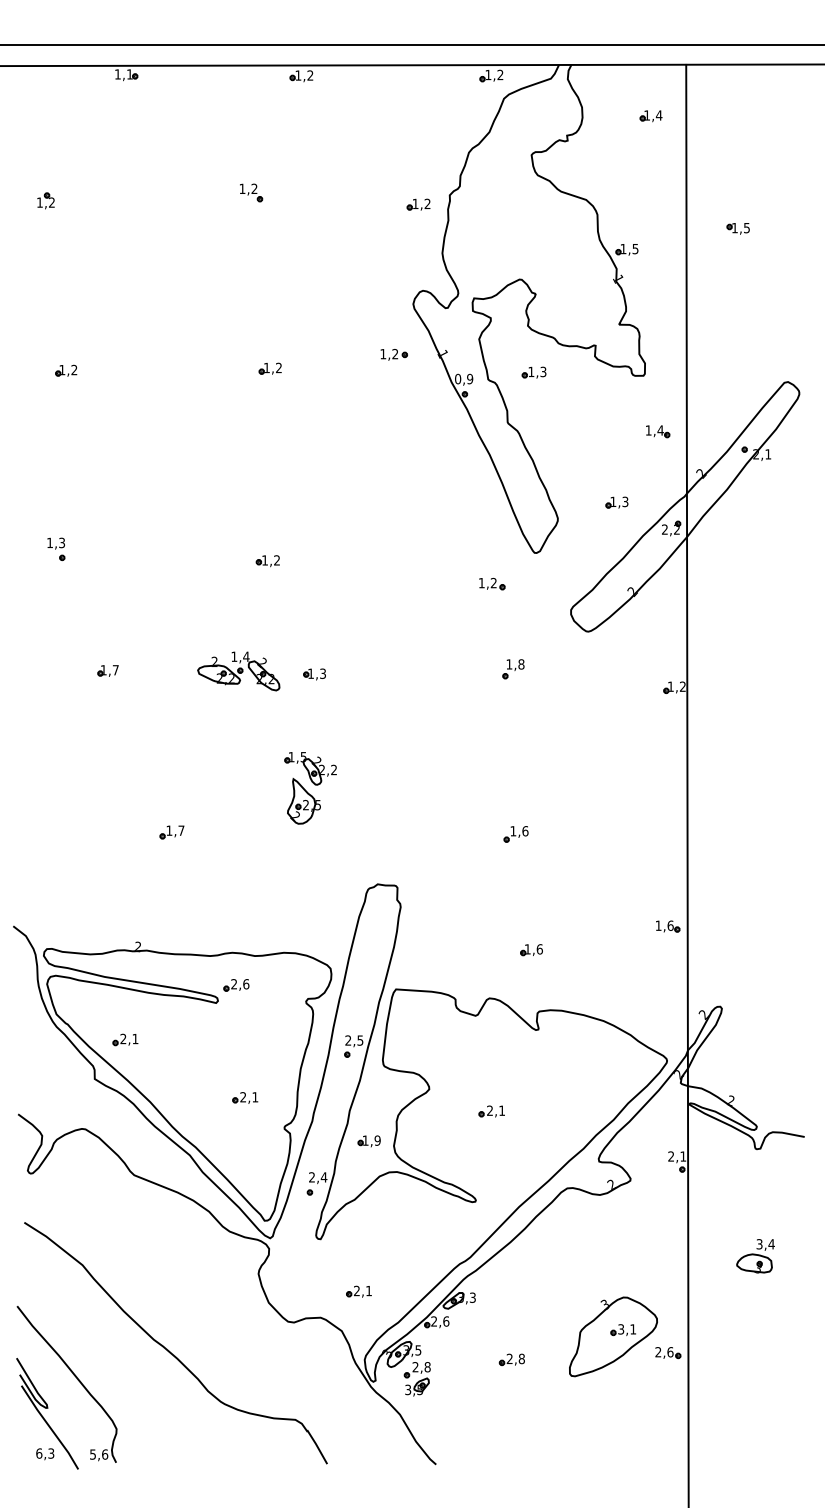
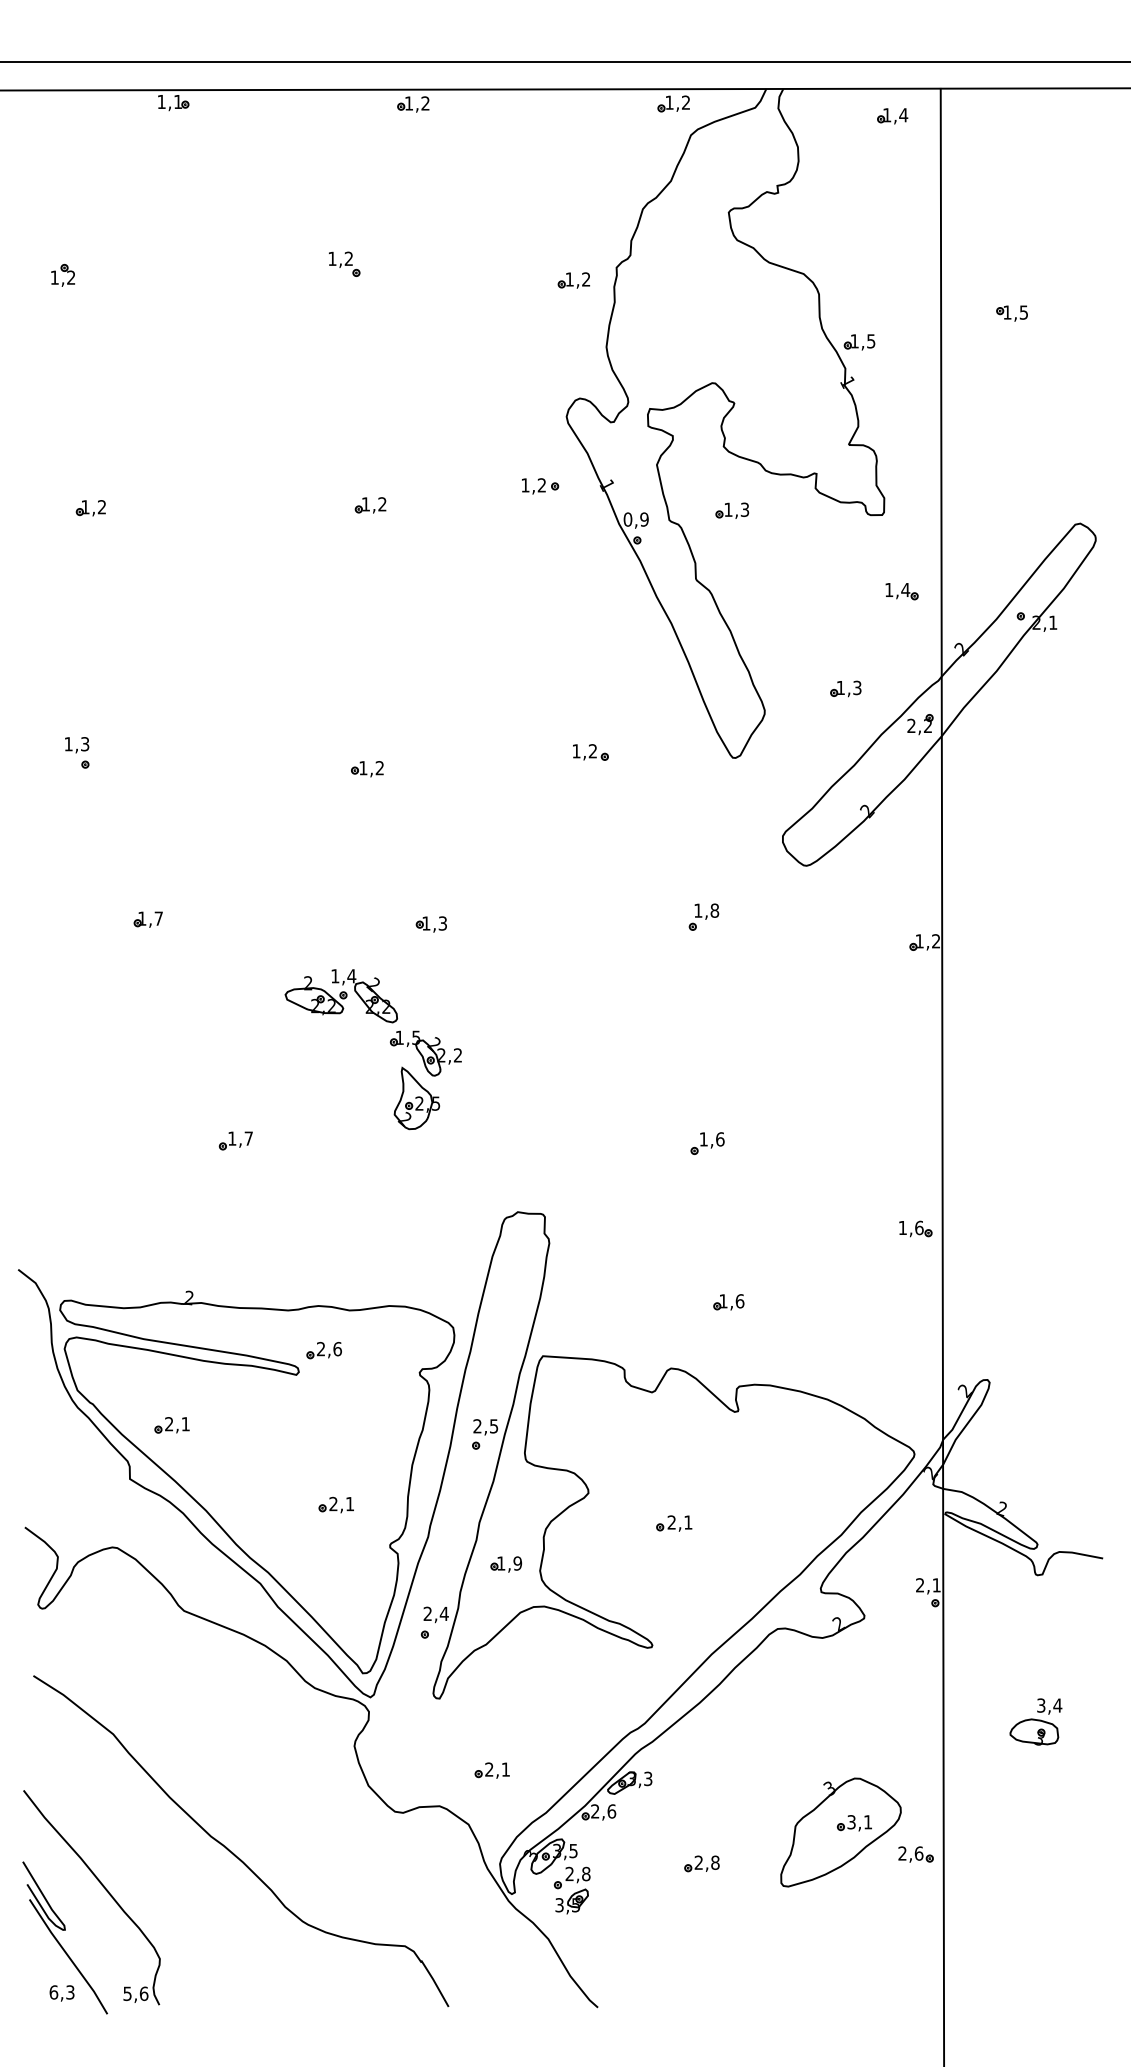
part: (651, 116) -> (892, 116), moved
part: (492, 584) -> (590, 752), moved
part: (238, 671) -> (340, 996), moved
part: (667, 926) -> (915, 1228), moved

